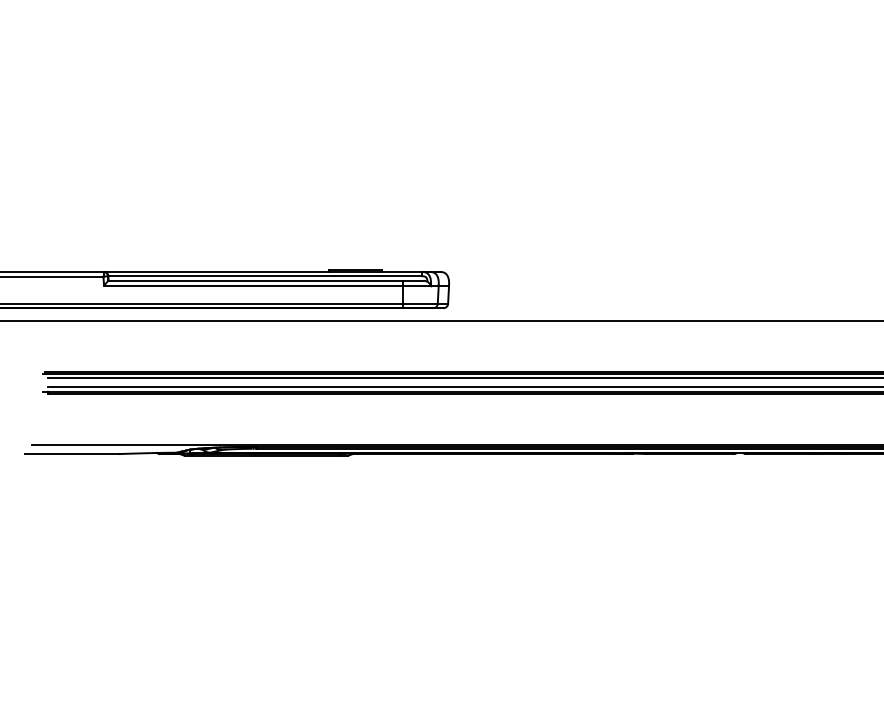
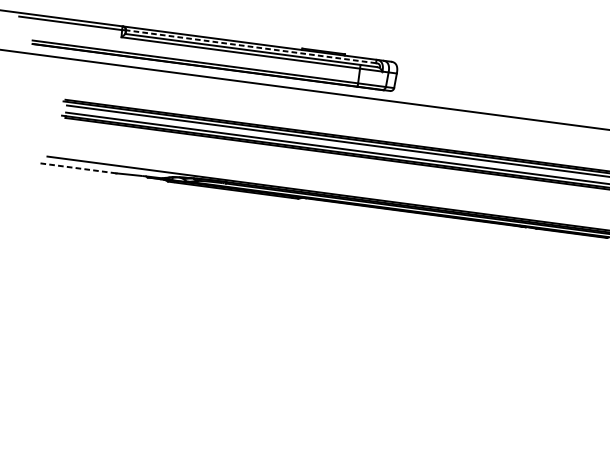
line: (265, 276) -> (251, 47), solid -> dashed
line: (72, 454) -> (78, 168), solid -> dashed

